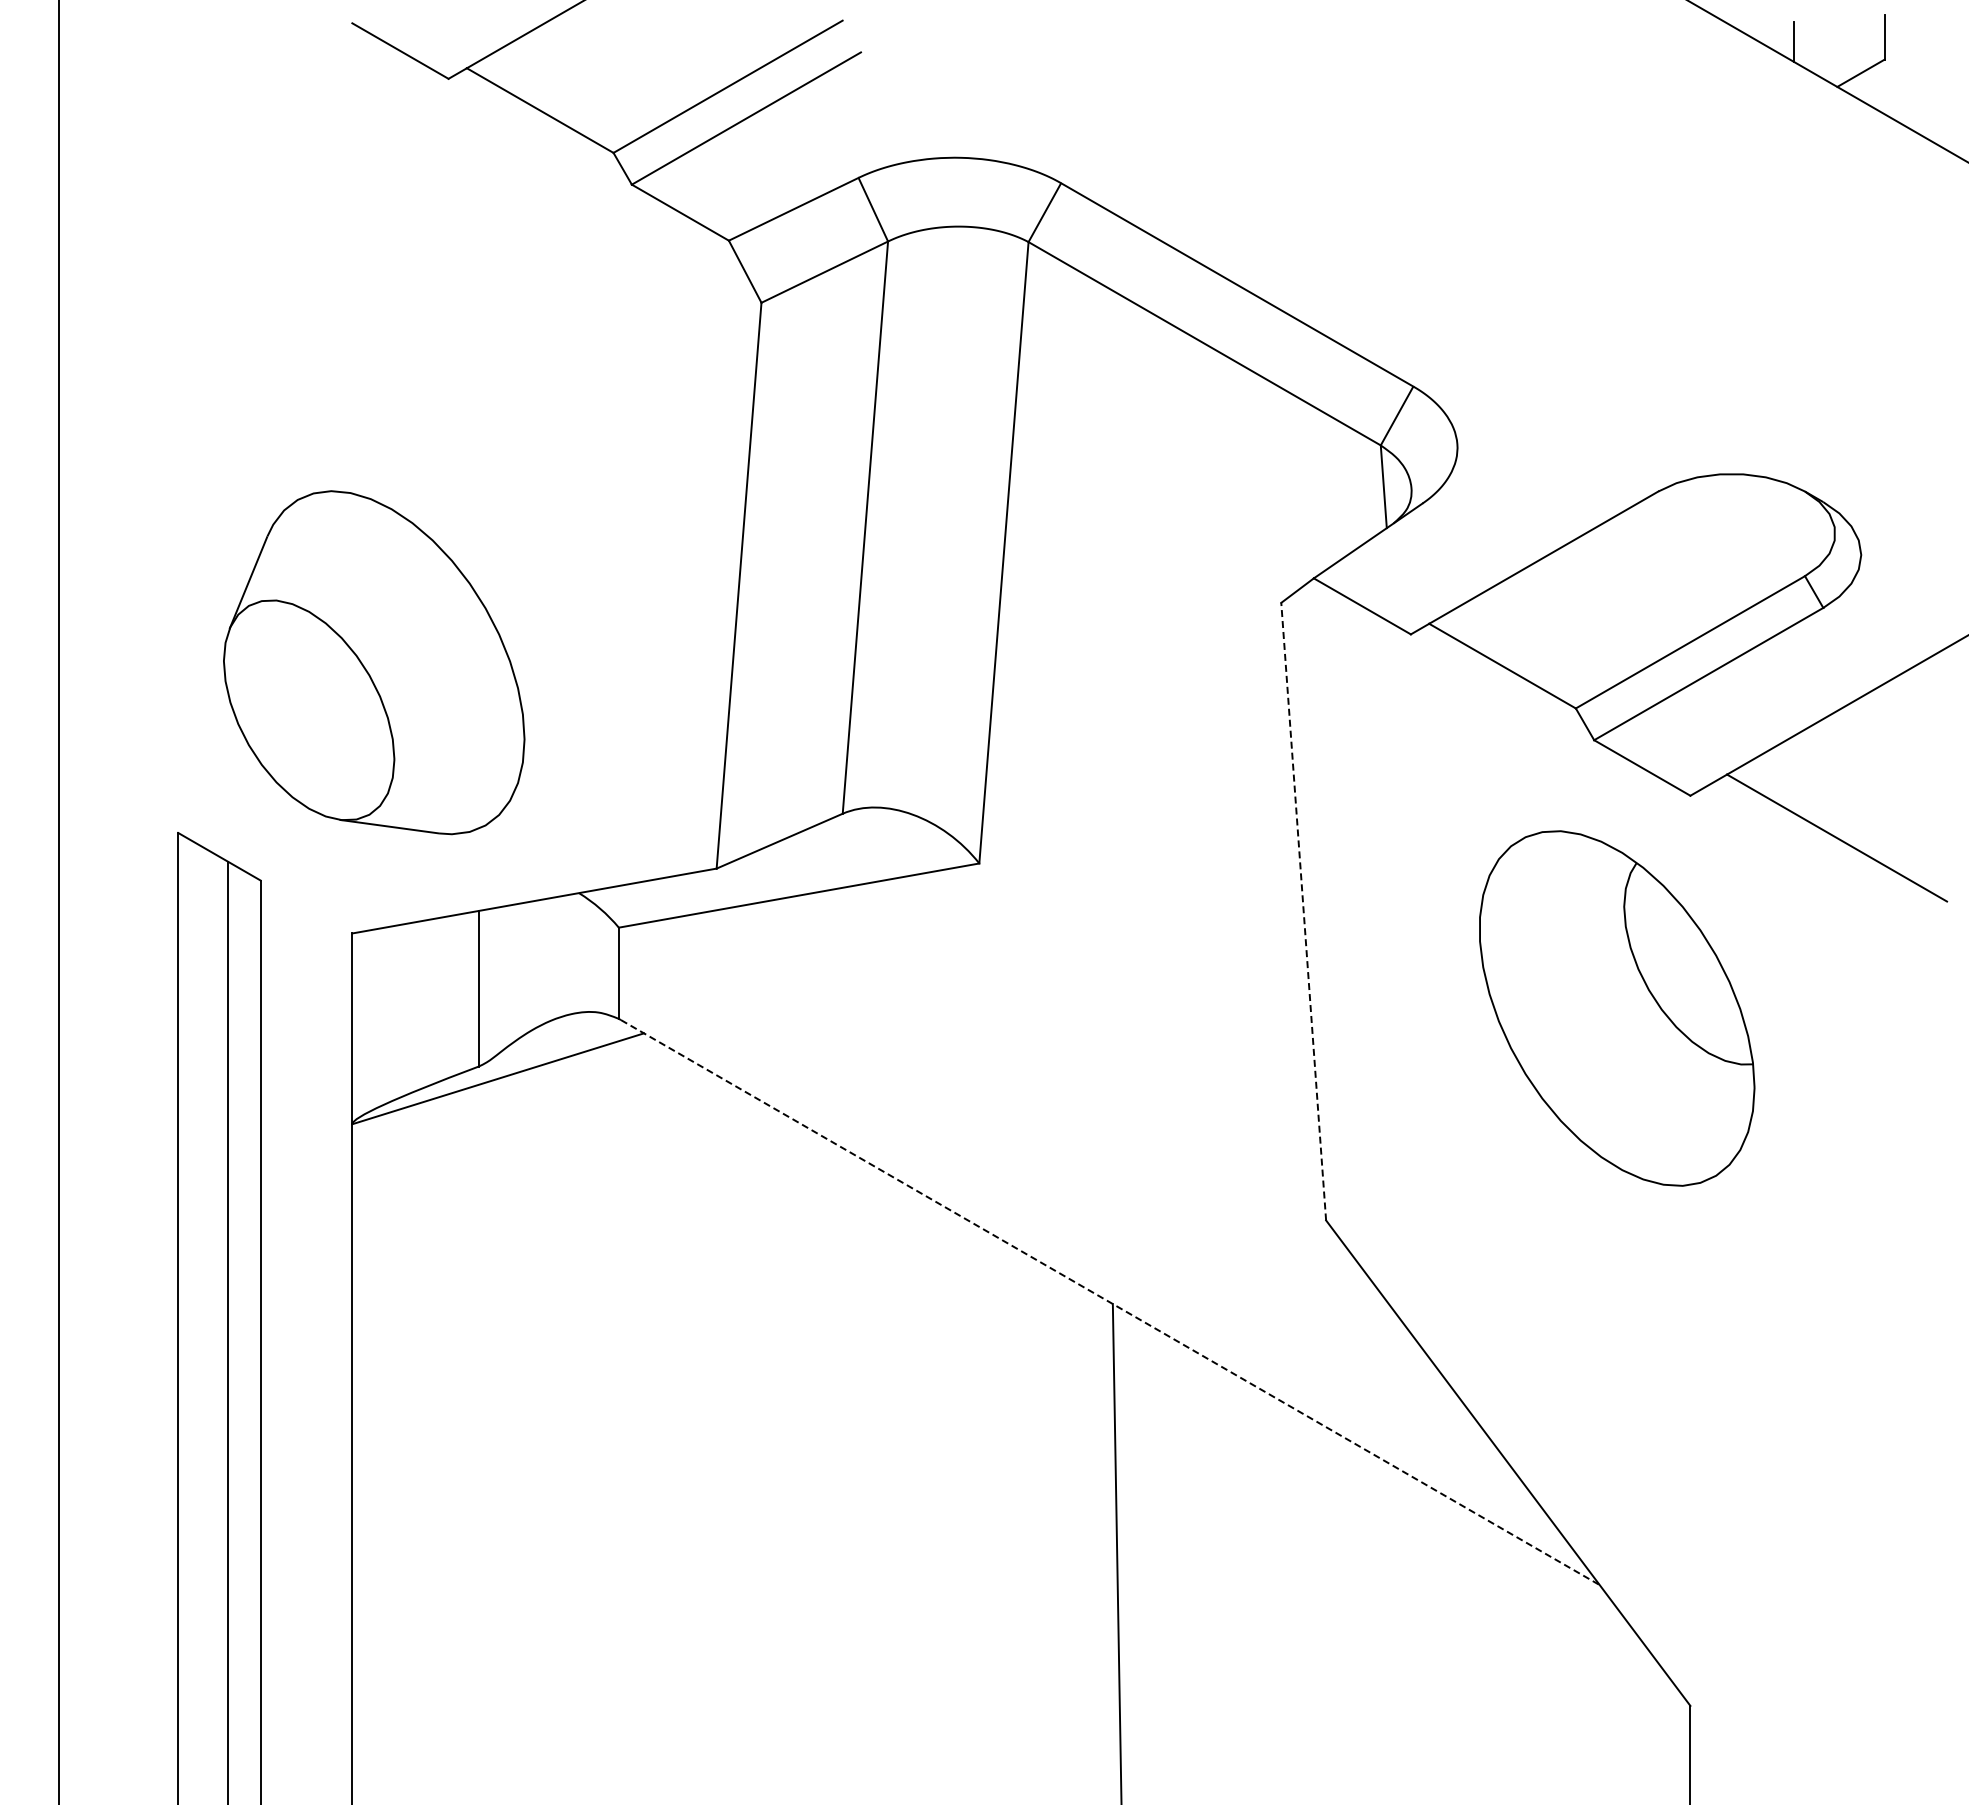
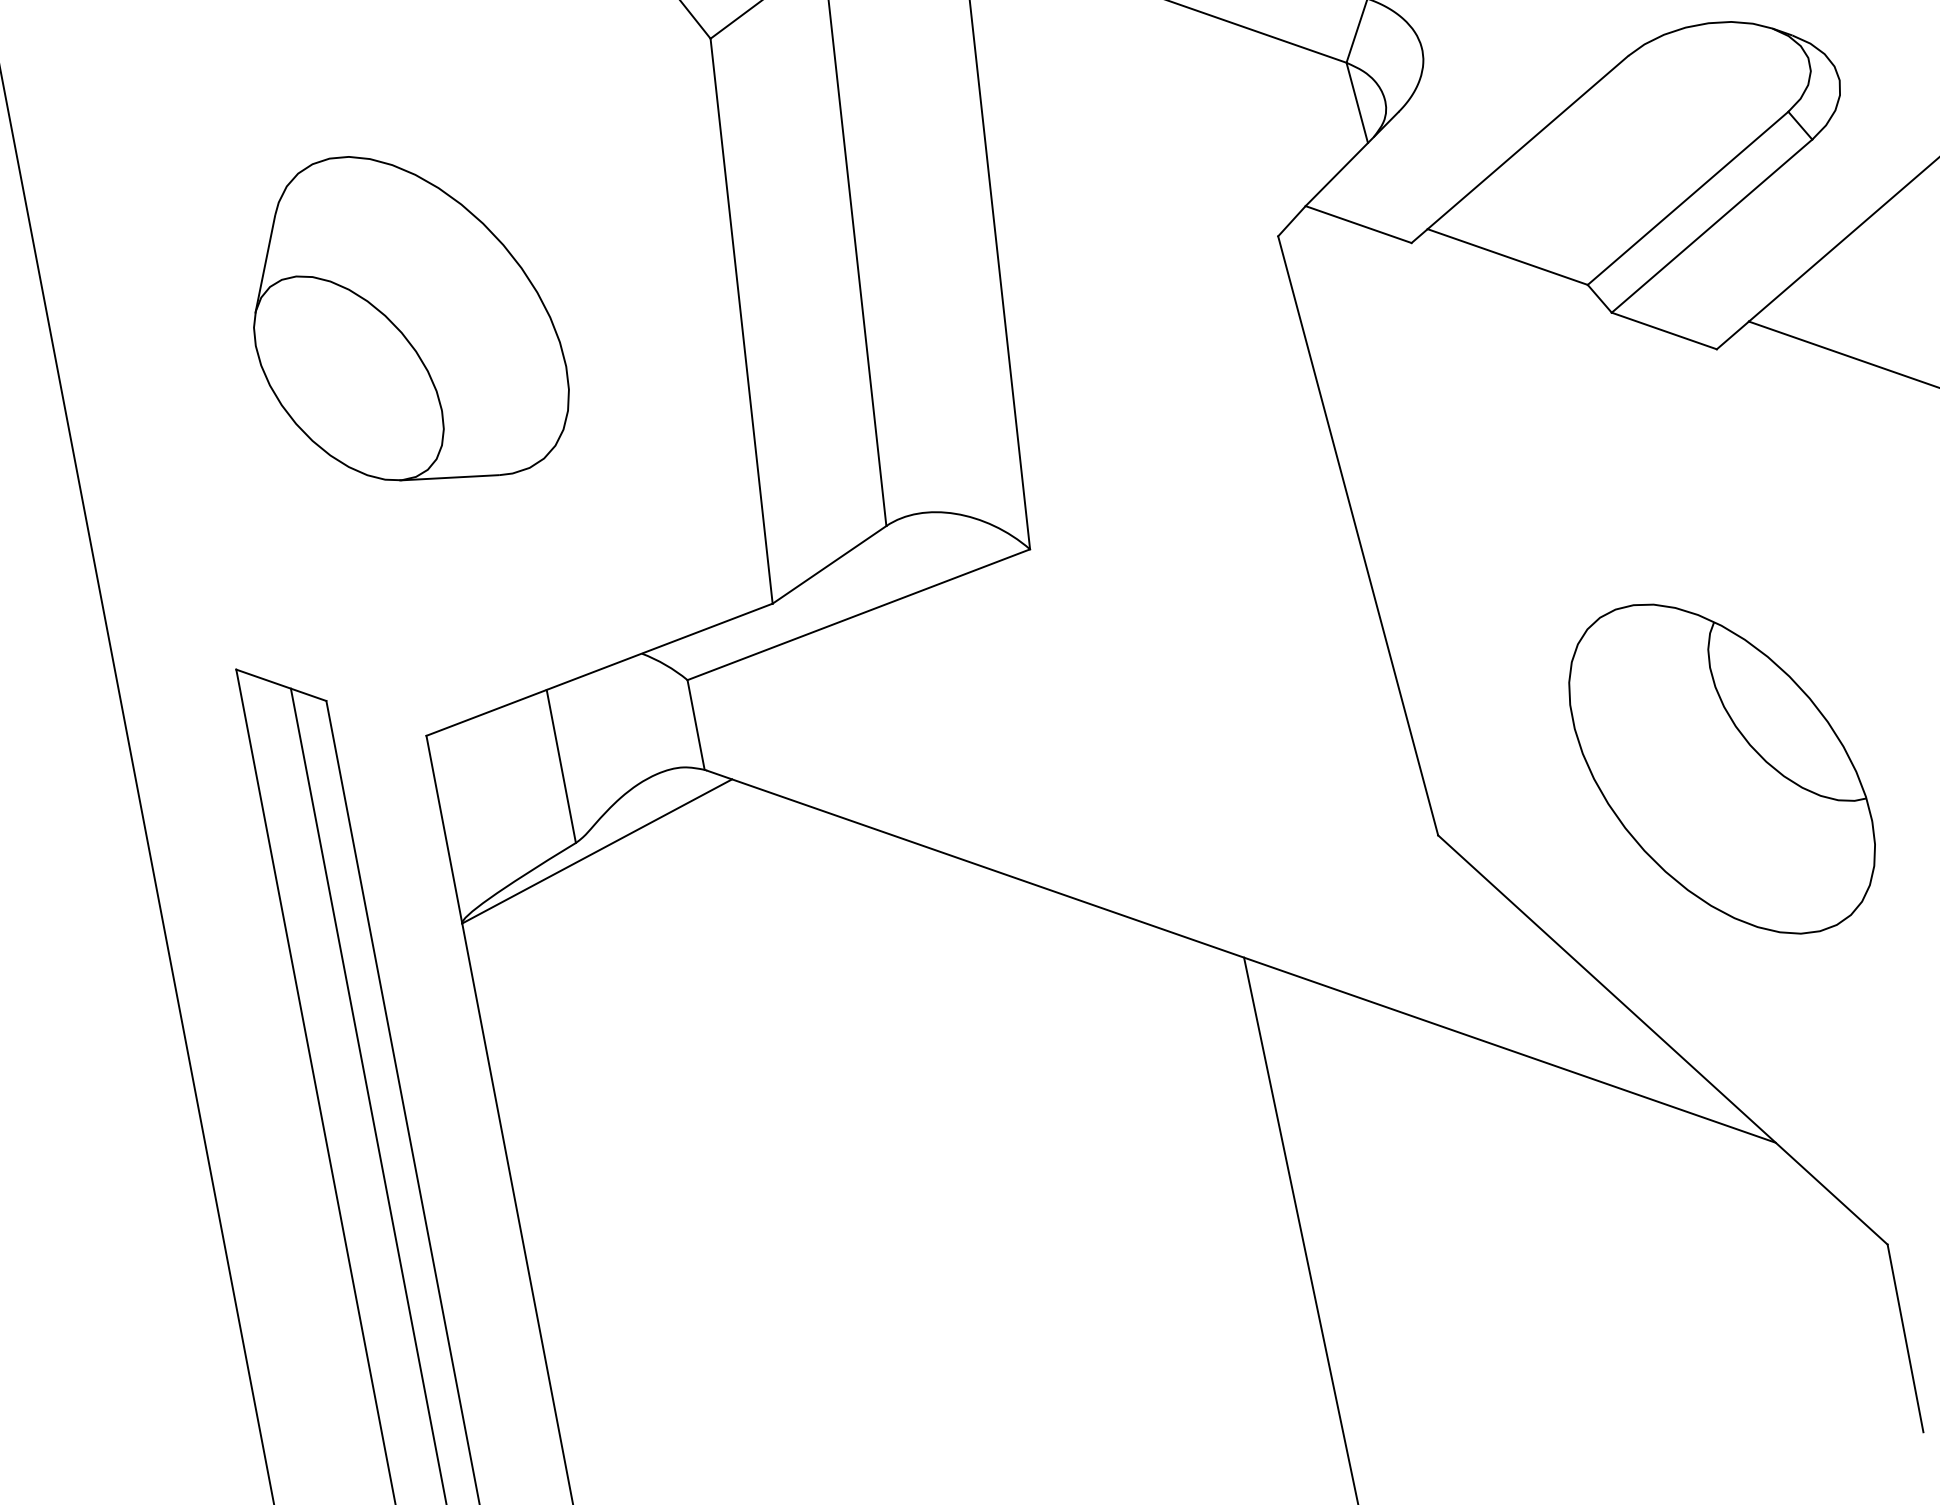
part: (374, 662) -> (404, 319), moved
line: (1303, 911) -> (1357, 535), dashed -> solid
part: (1617, 1008) -> (1722, 768), moved
line: (1110, 1302) -> (1241, 956), dashed -> solid

